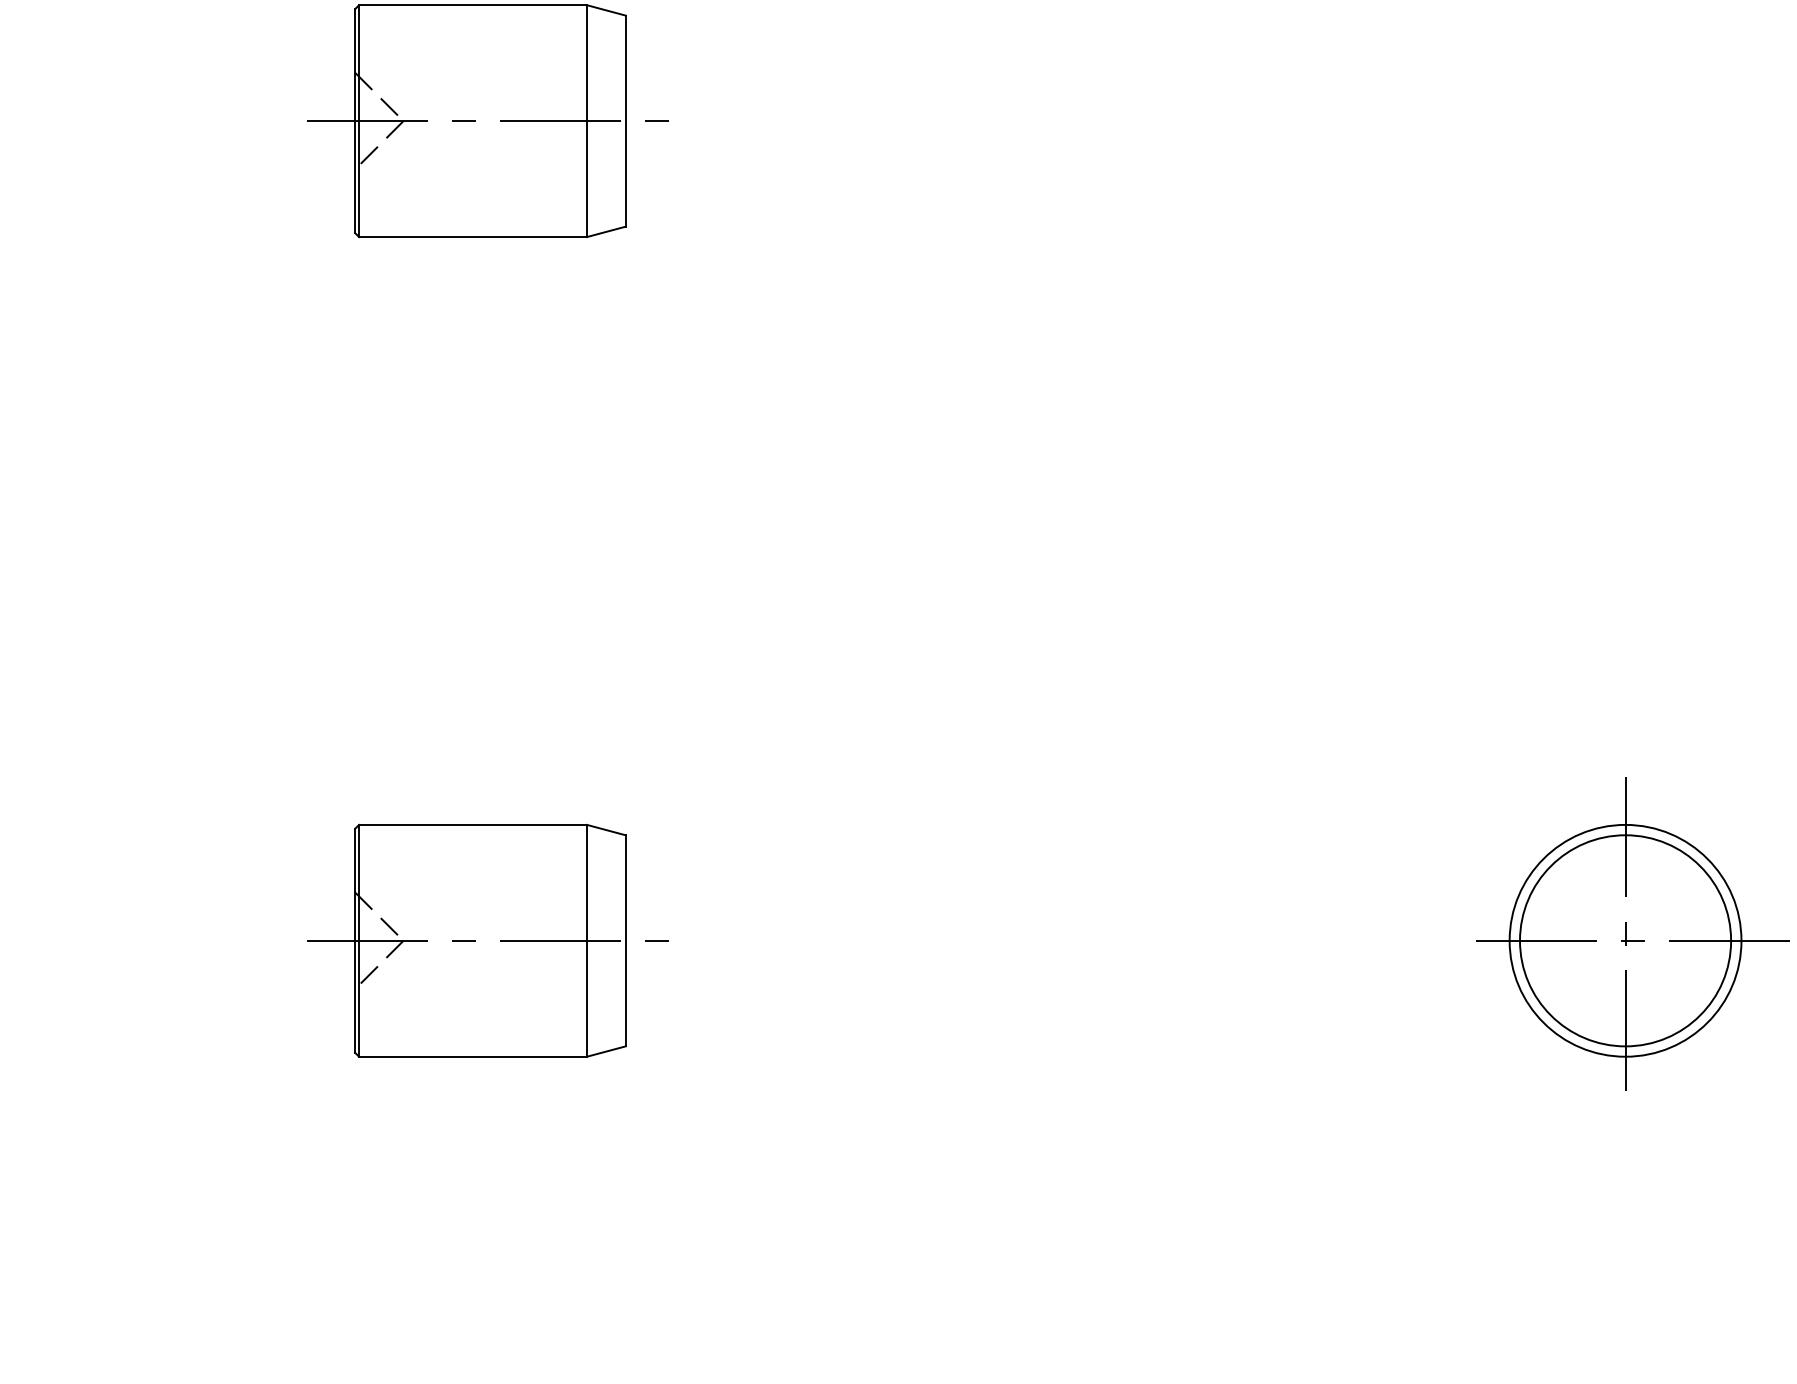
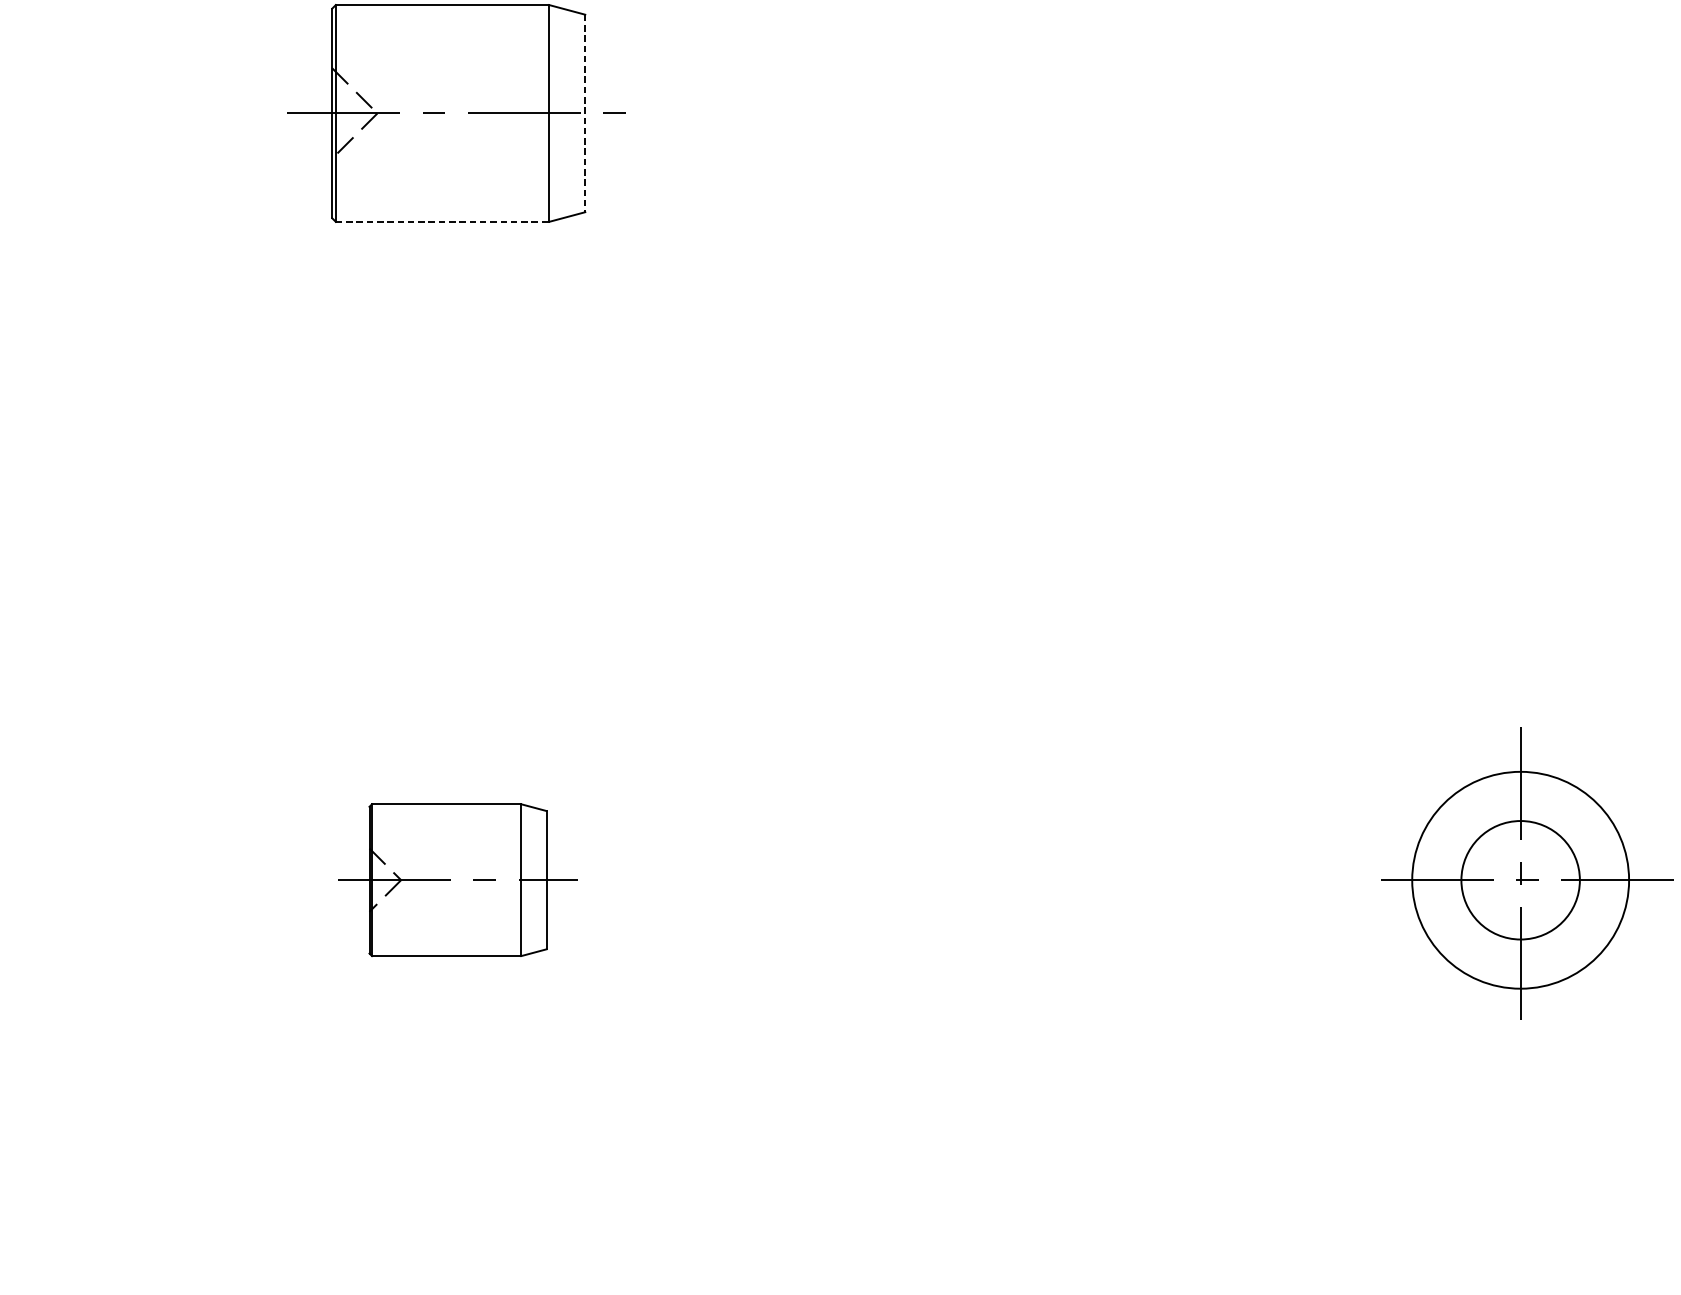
line: (625, 121) -> (585, 113), solid -> dashed
line: (473, 237) -> (442, 222), solid -> dashed
part: (487, 940) -> (456, 879), size x0.7
circle: (1625, 940) -> (1520, 879), size x0.6

